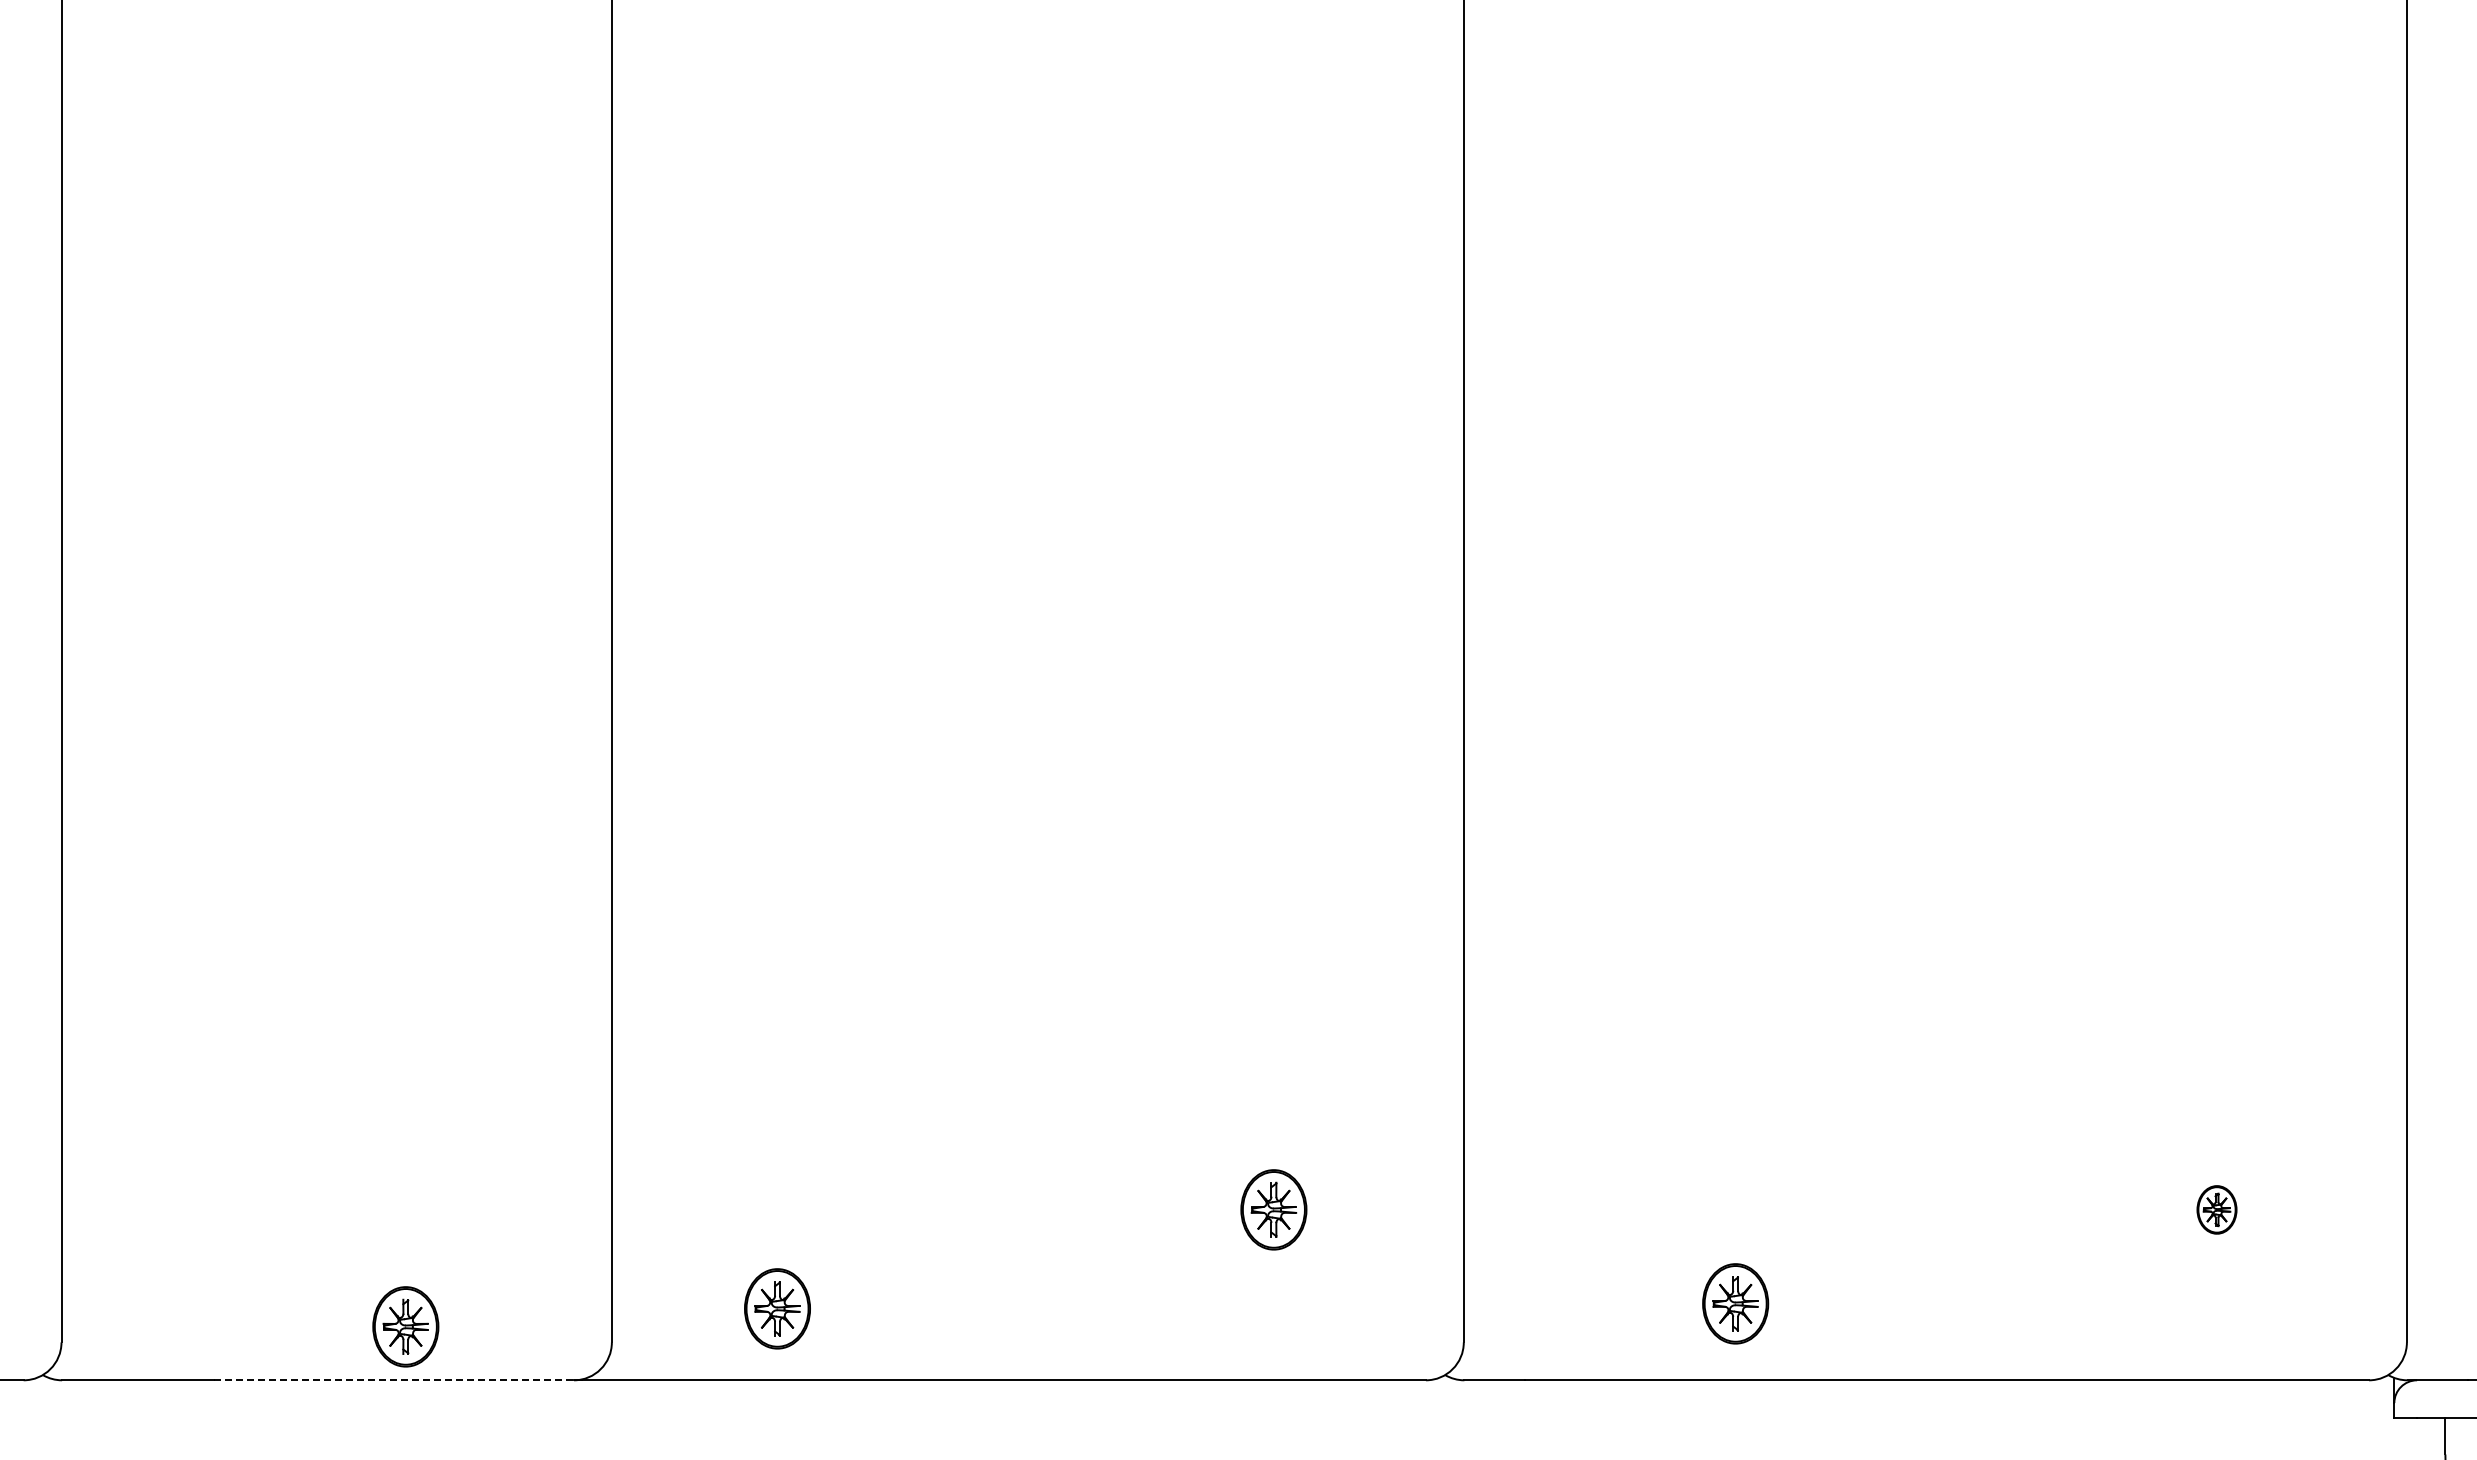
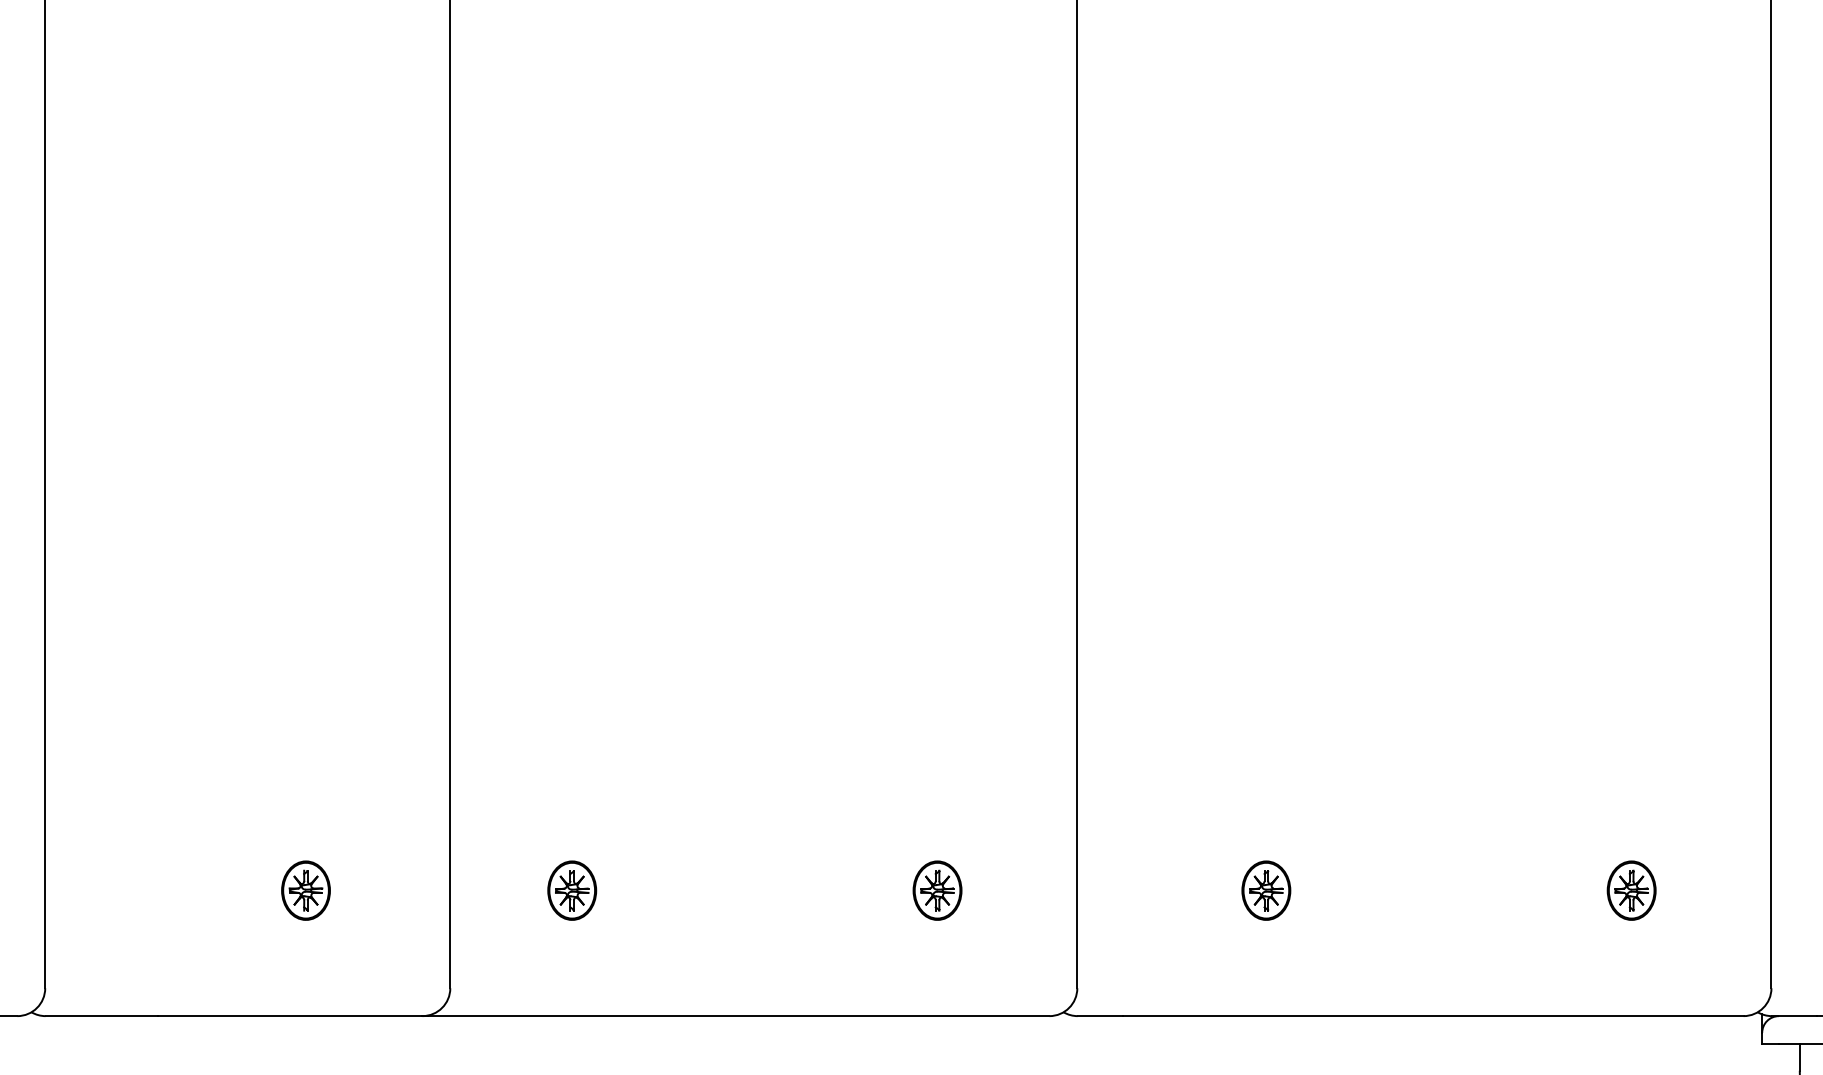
part: (2216, 1209) -> (1631, 890), size x1.67
part: (1735, 1303) -> (1266, 890), moved
part: (777, 1308) -> (572, 890), moved
part: (405, 1326) -> (305, 890), moved
line: (394, 1380) -> (290, 1016), dashed -> solid

